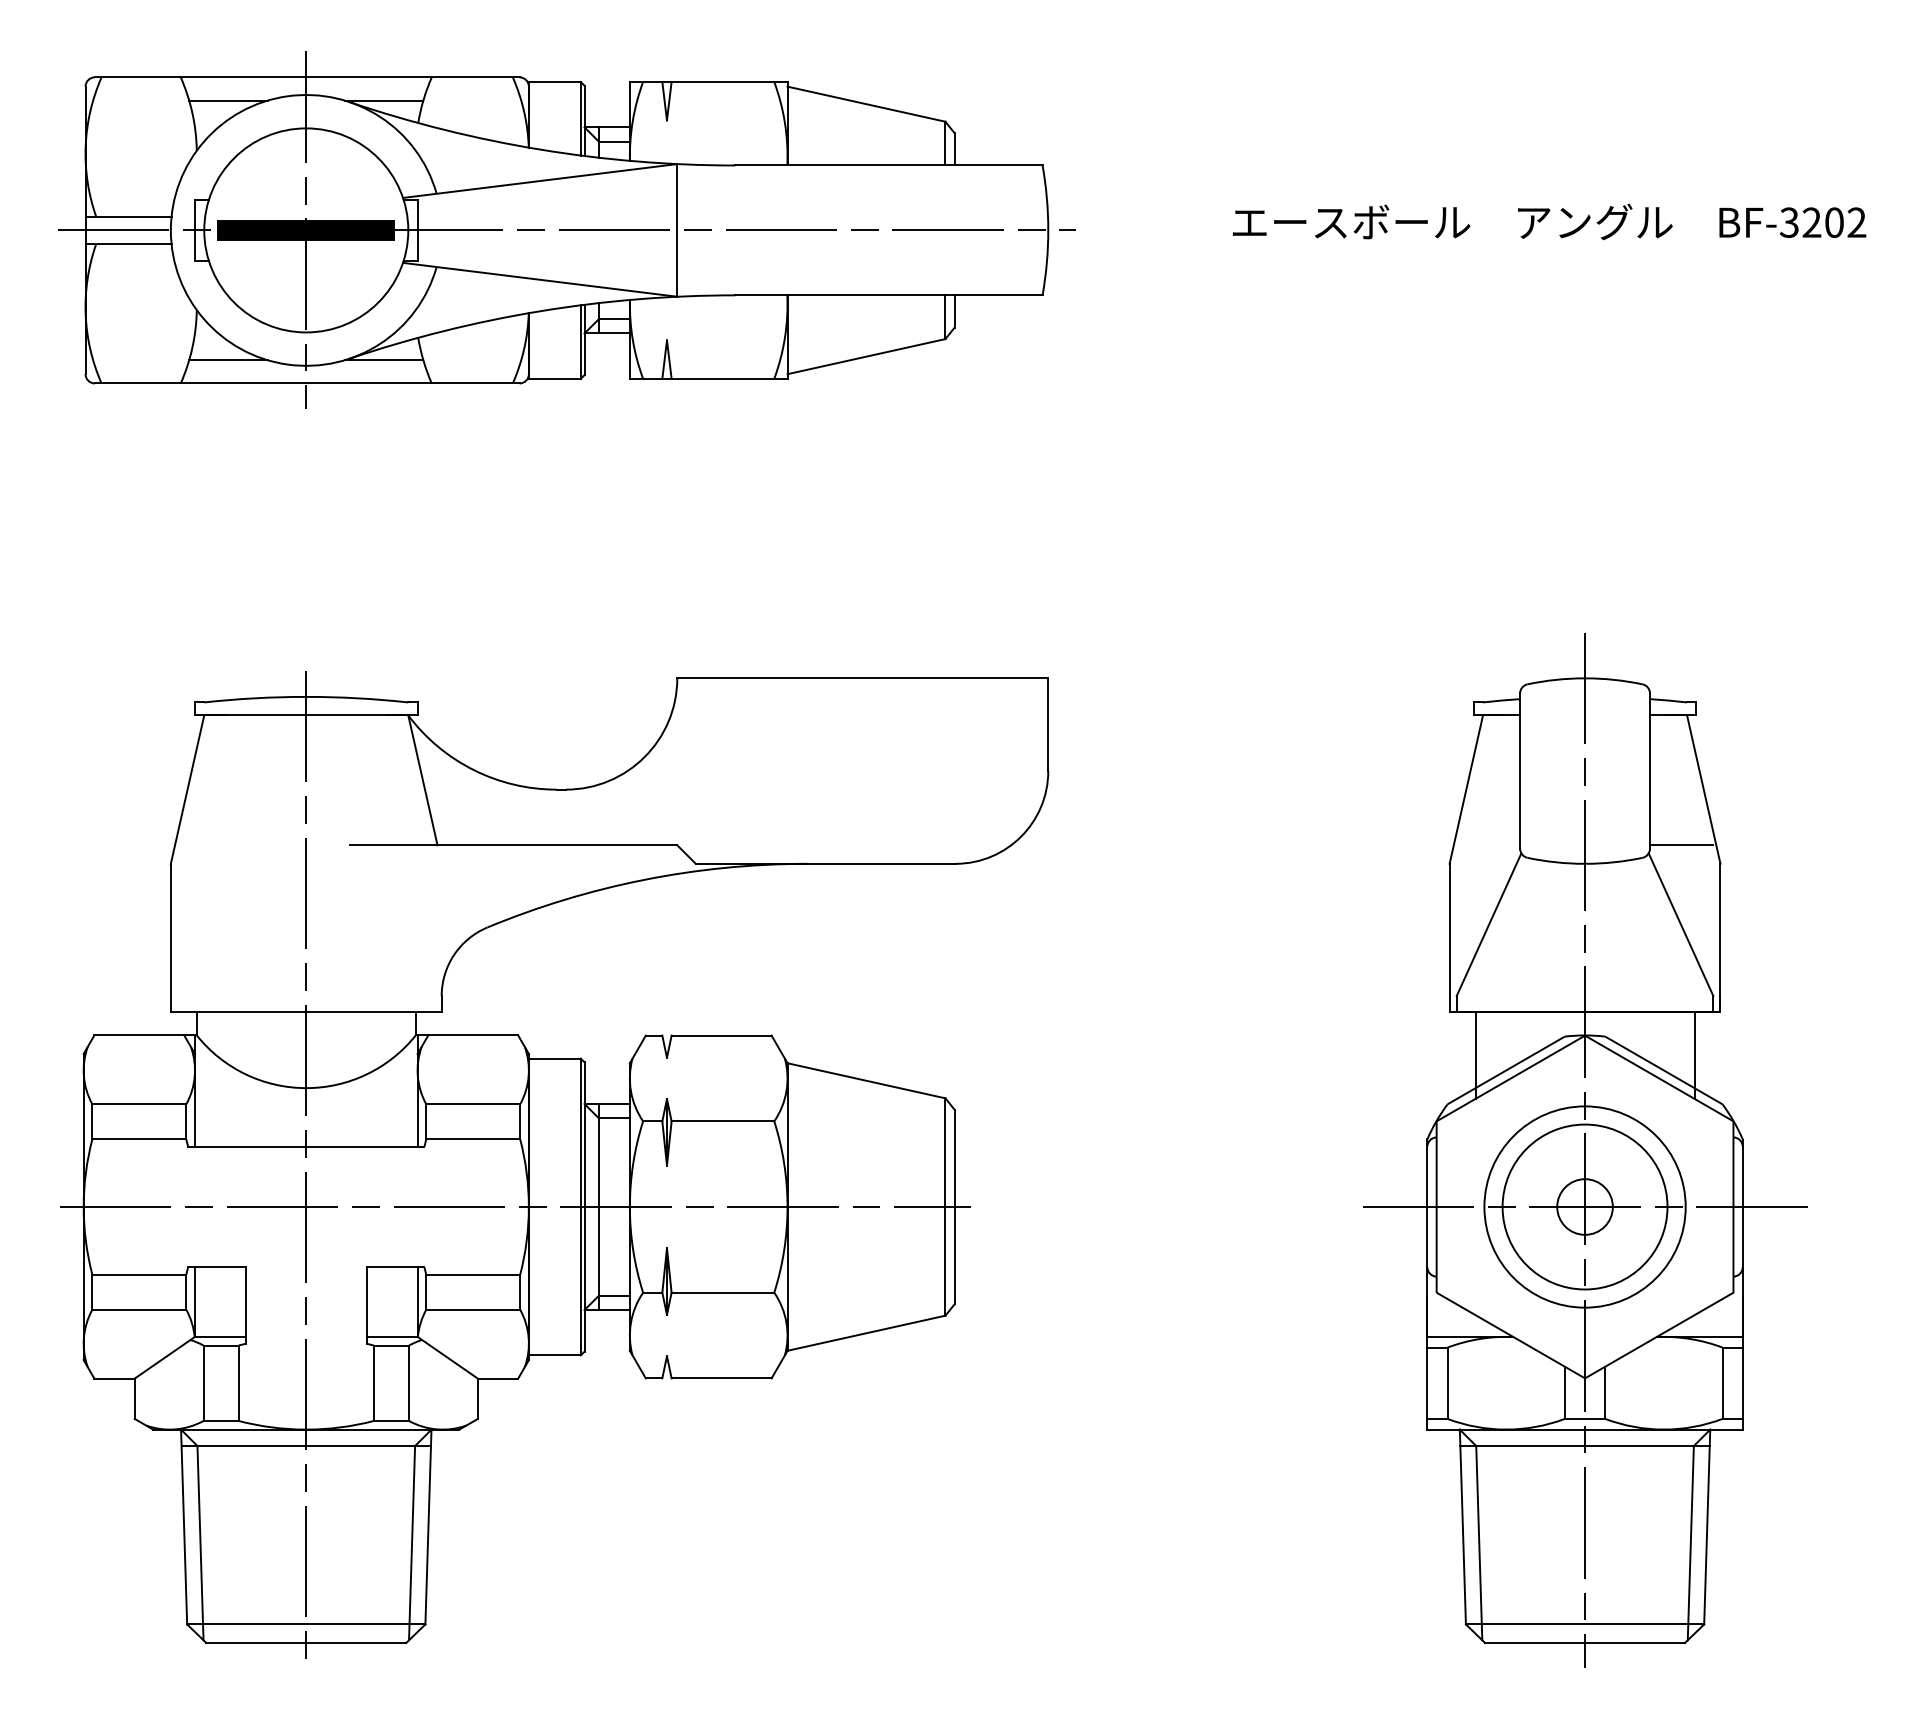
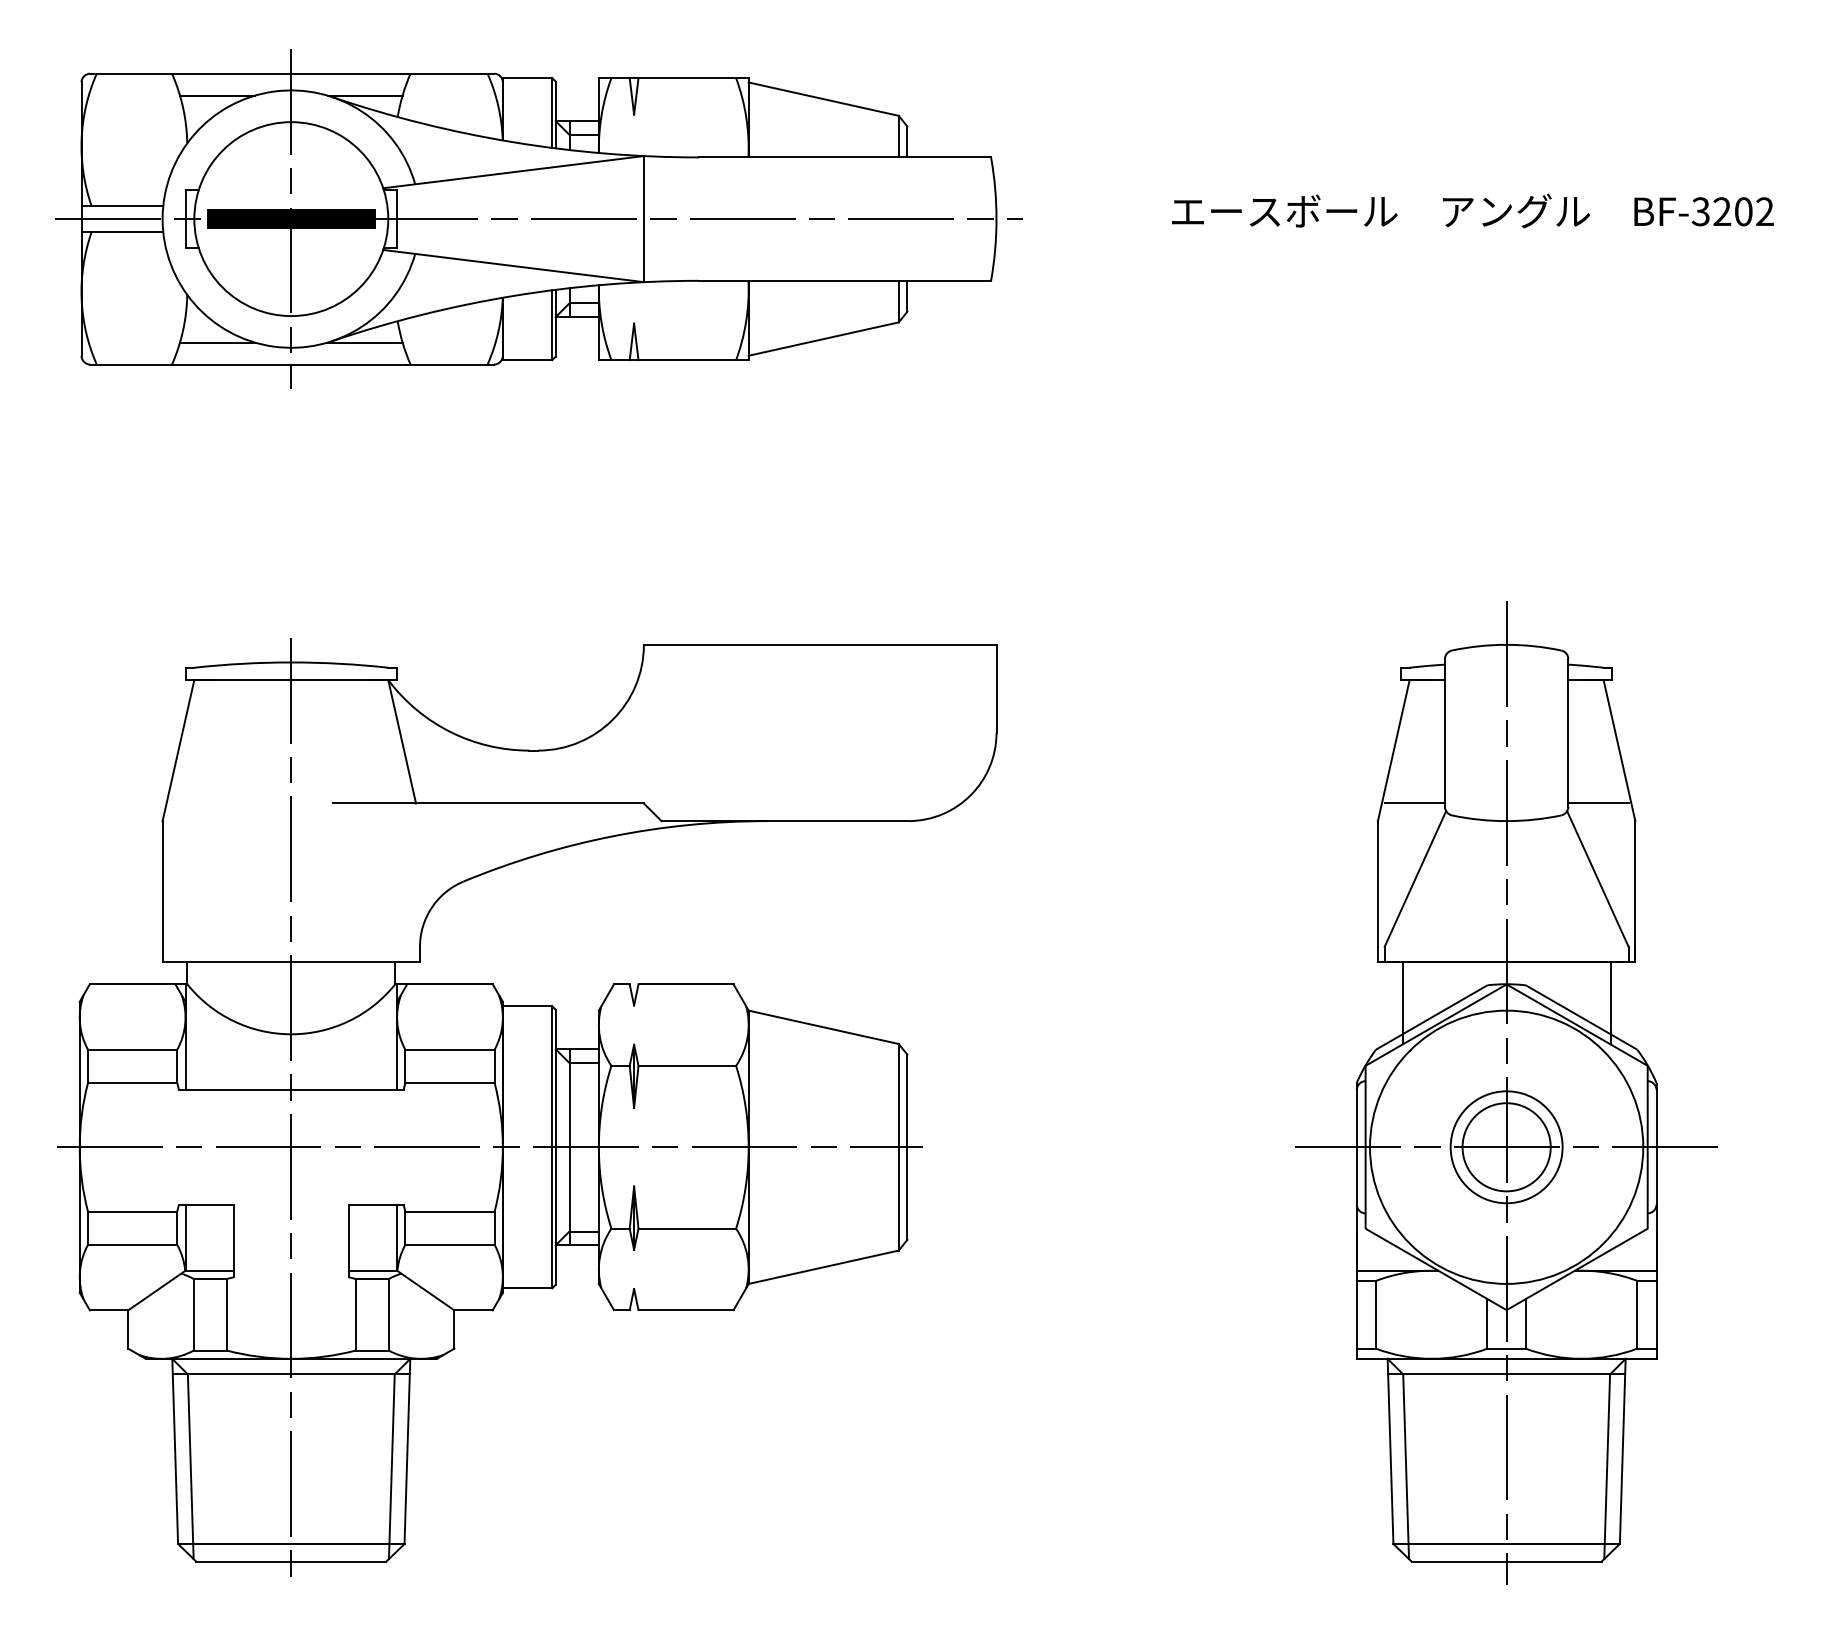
line: (1488, 845) -> (1414, 803), added
circle: (1584, 1206) -> (1506, 1146), size x0.71
circle: (1584, 1206) -> (1506, 1146), size x1.43
circle: (1584, 1206) -> (1506, 1146), size x1.67

